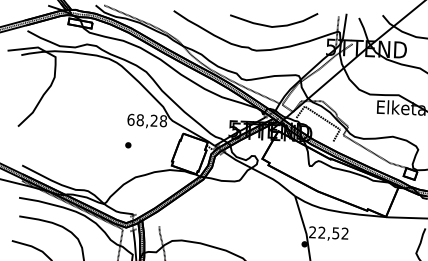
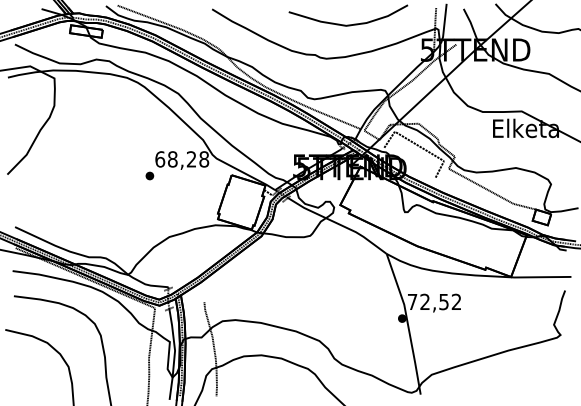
part: (128, 144) -> (149, 175), moved
text: (312, 232) -> (412, 301), 22,52 -> 72,52

